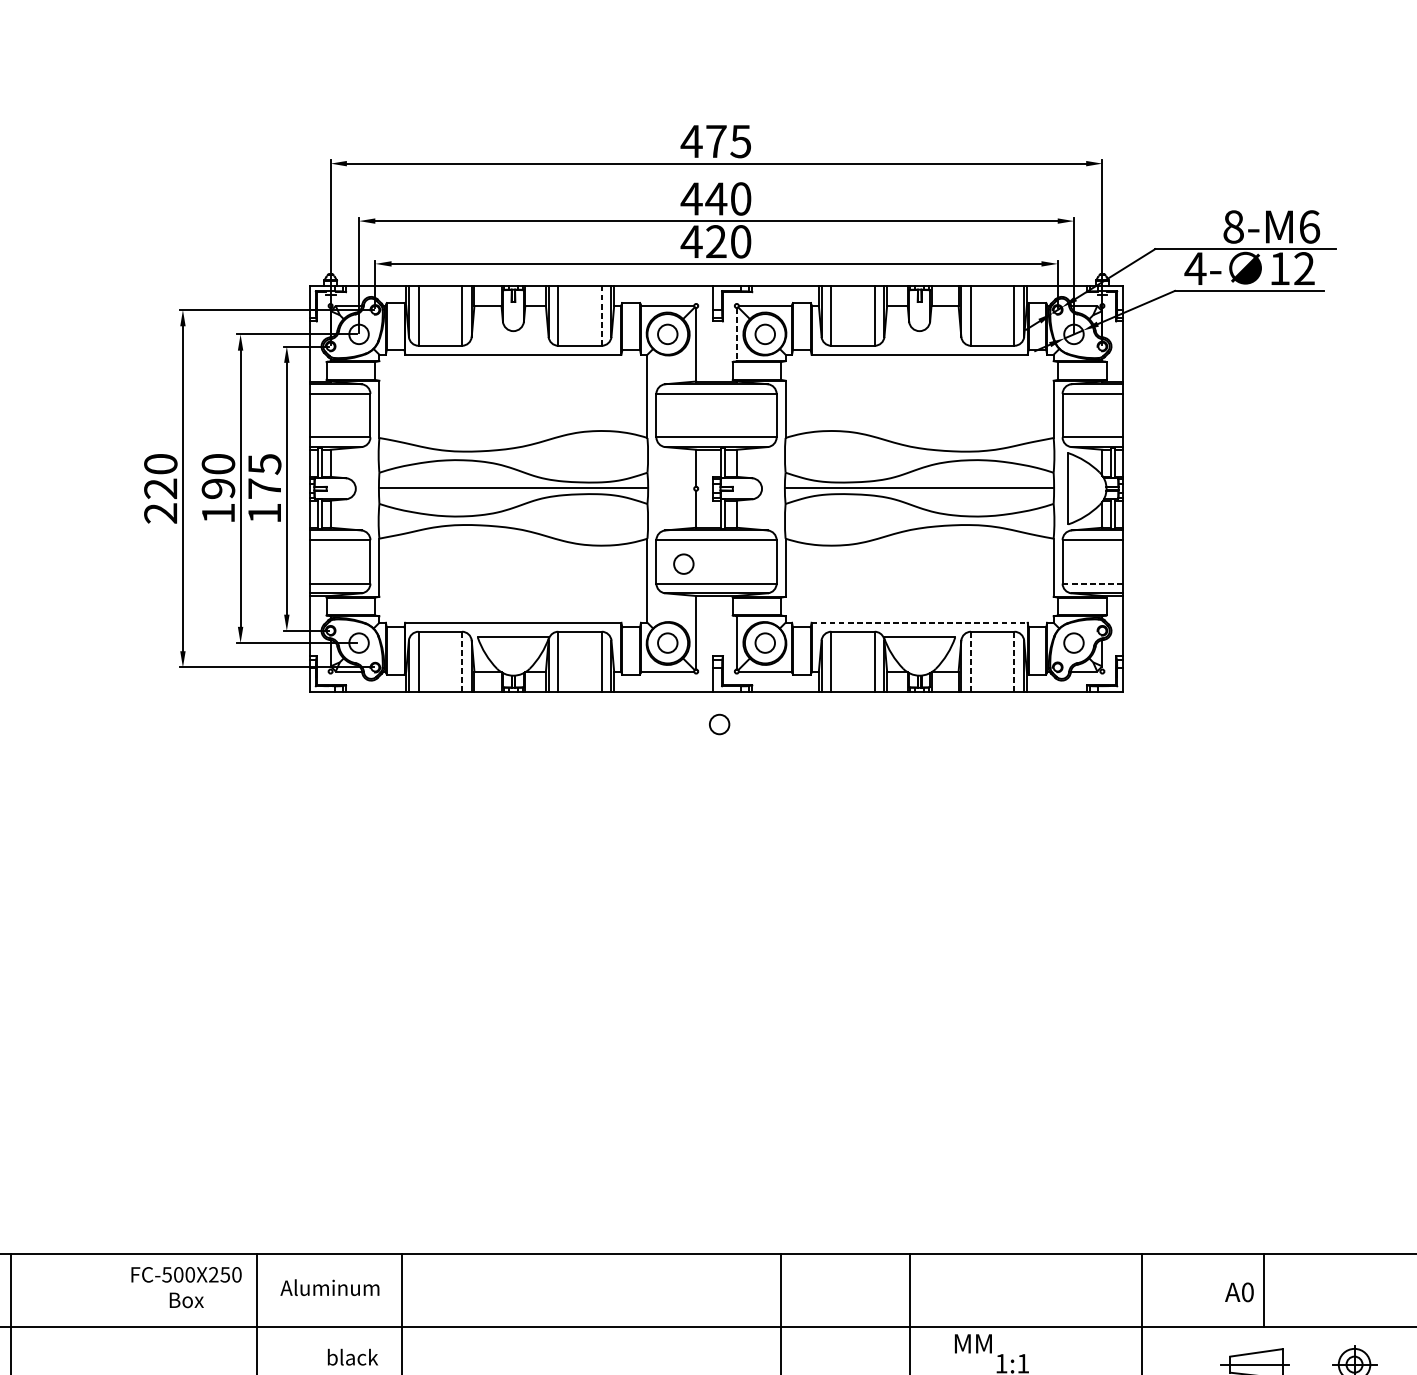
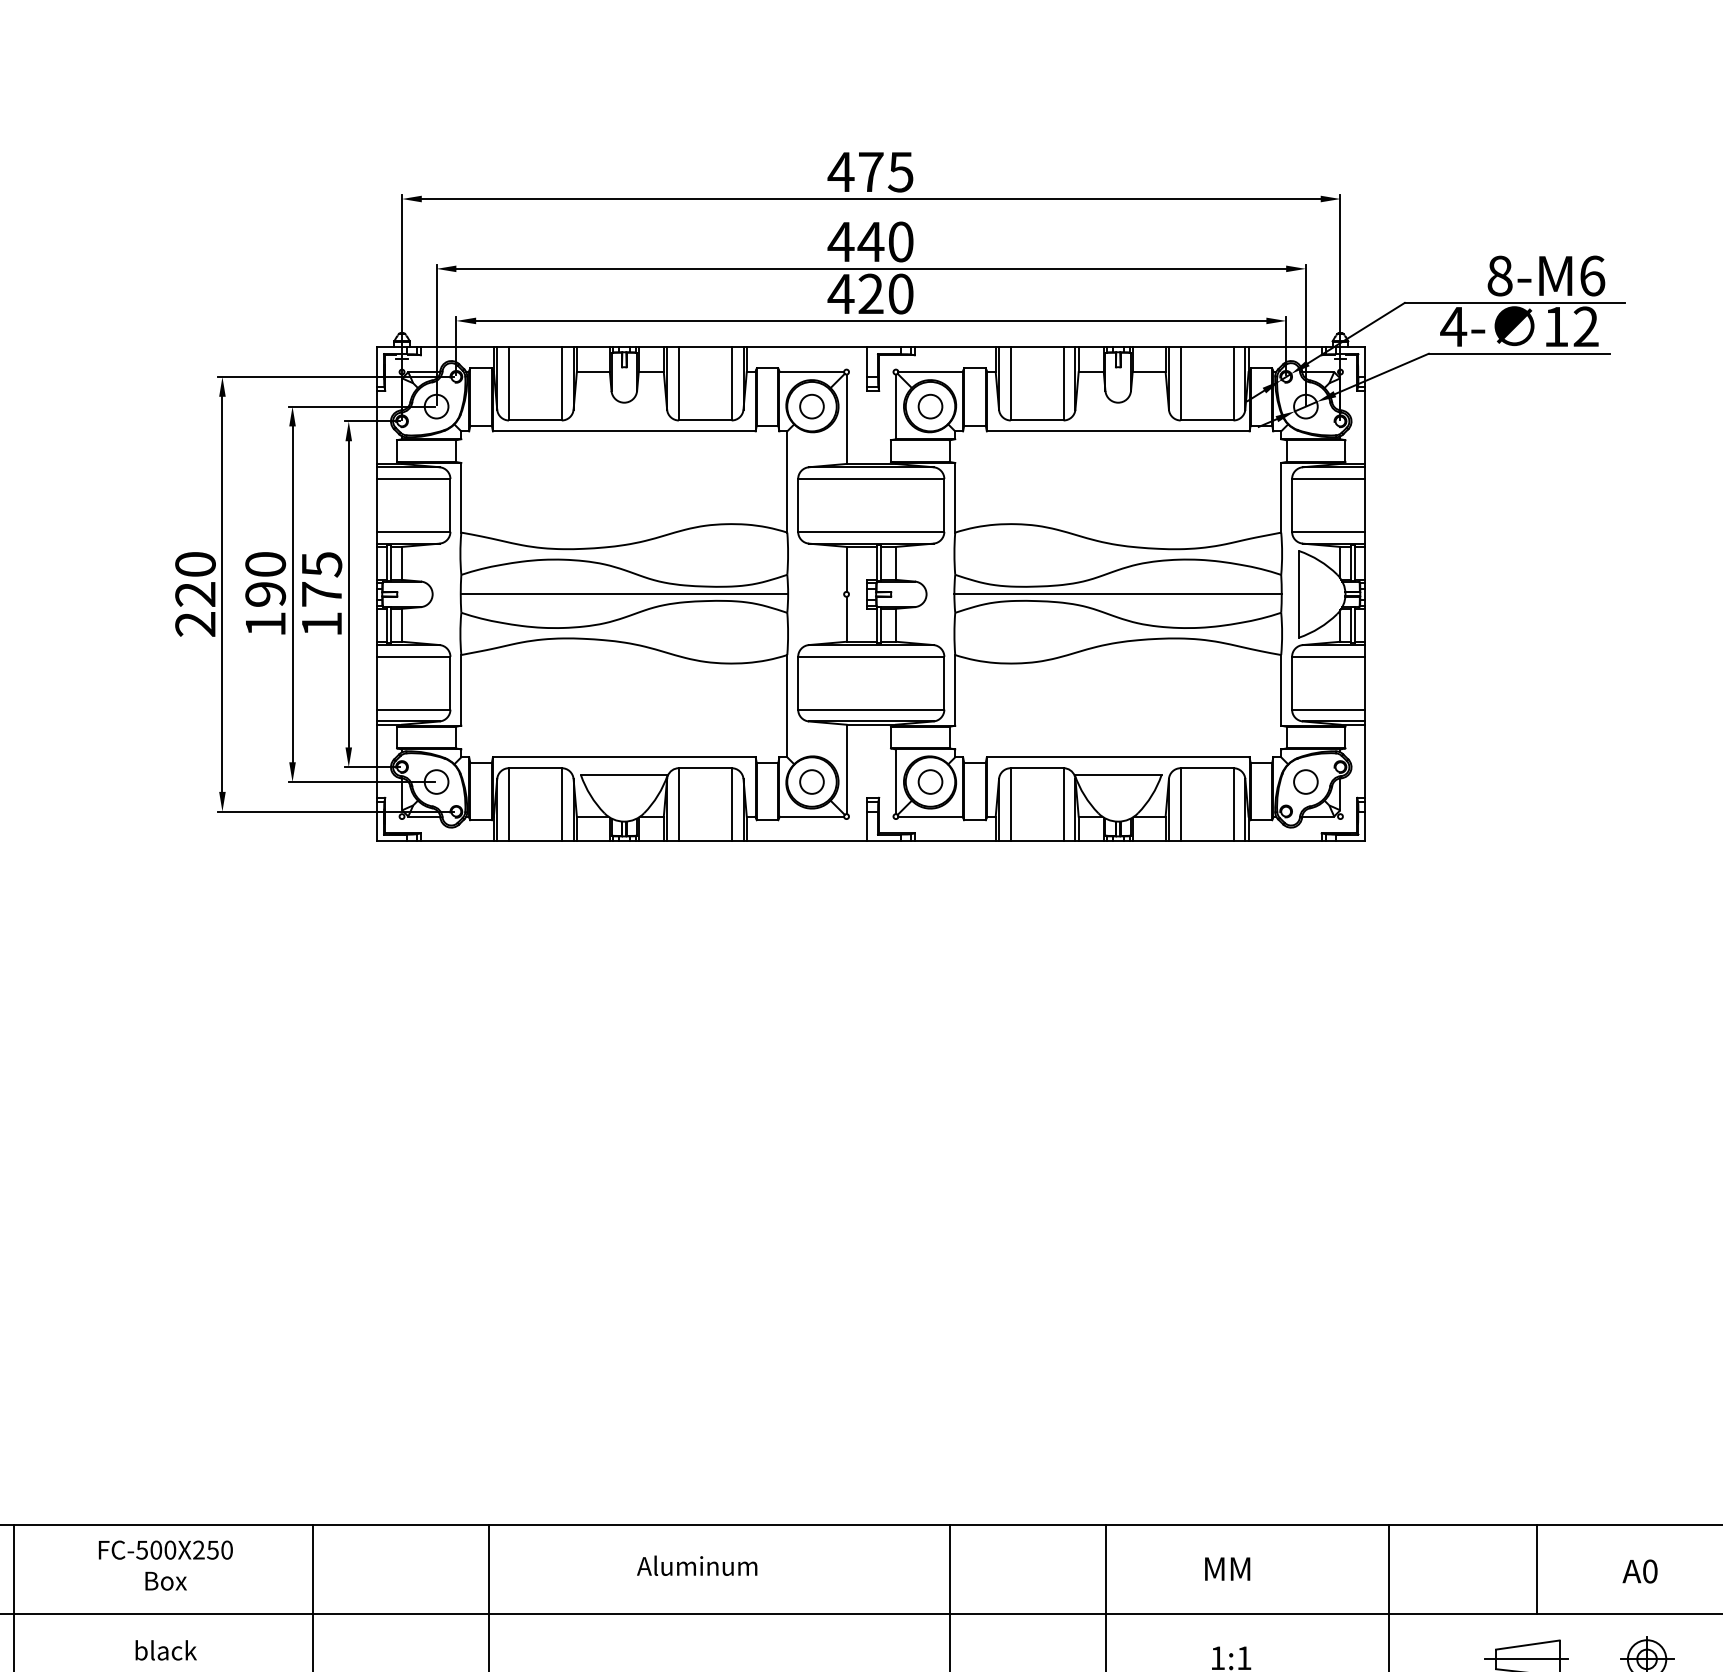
line: (601, 315) -> (731, 383), dashed -> solid
line: (736, 335) -> (895, 407), dashed -> solid
circle: (683, 563) -> (831, 685), removed
line: (1092, 583) -> (1328, 709), dashed -> solid
line: (919, 622) -> (1118, 757), dashed -> solid
line: (461, 661) -> (561, 804), dashed -> solid
line: (970, 661) -> (1180, 804), dashed -> solid
line: (1014, 661) -> (1233, 804), dashed -> solid
circle: (719, 724) -> (874, 880), removed
text: (186, 1287) -> (165, 1565), moved
text: (330, 1287) -> (697, 1565), moved
text: (1238, 1292) -> (1639, 1571), moved
text: (973, 1343) -> (1227, 1568), moved
text: (352, 1357) -> (165, 1650), moved

